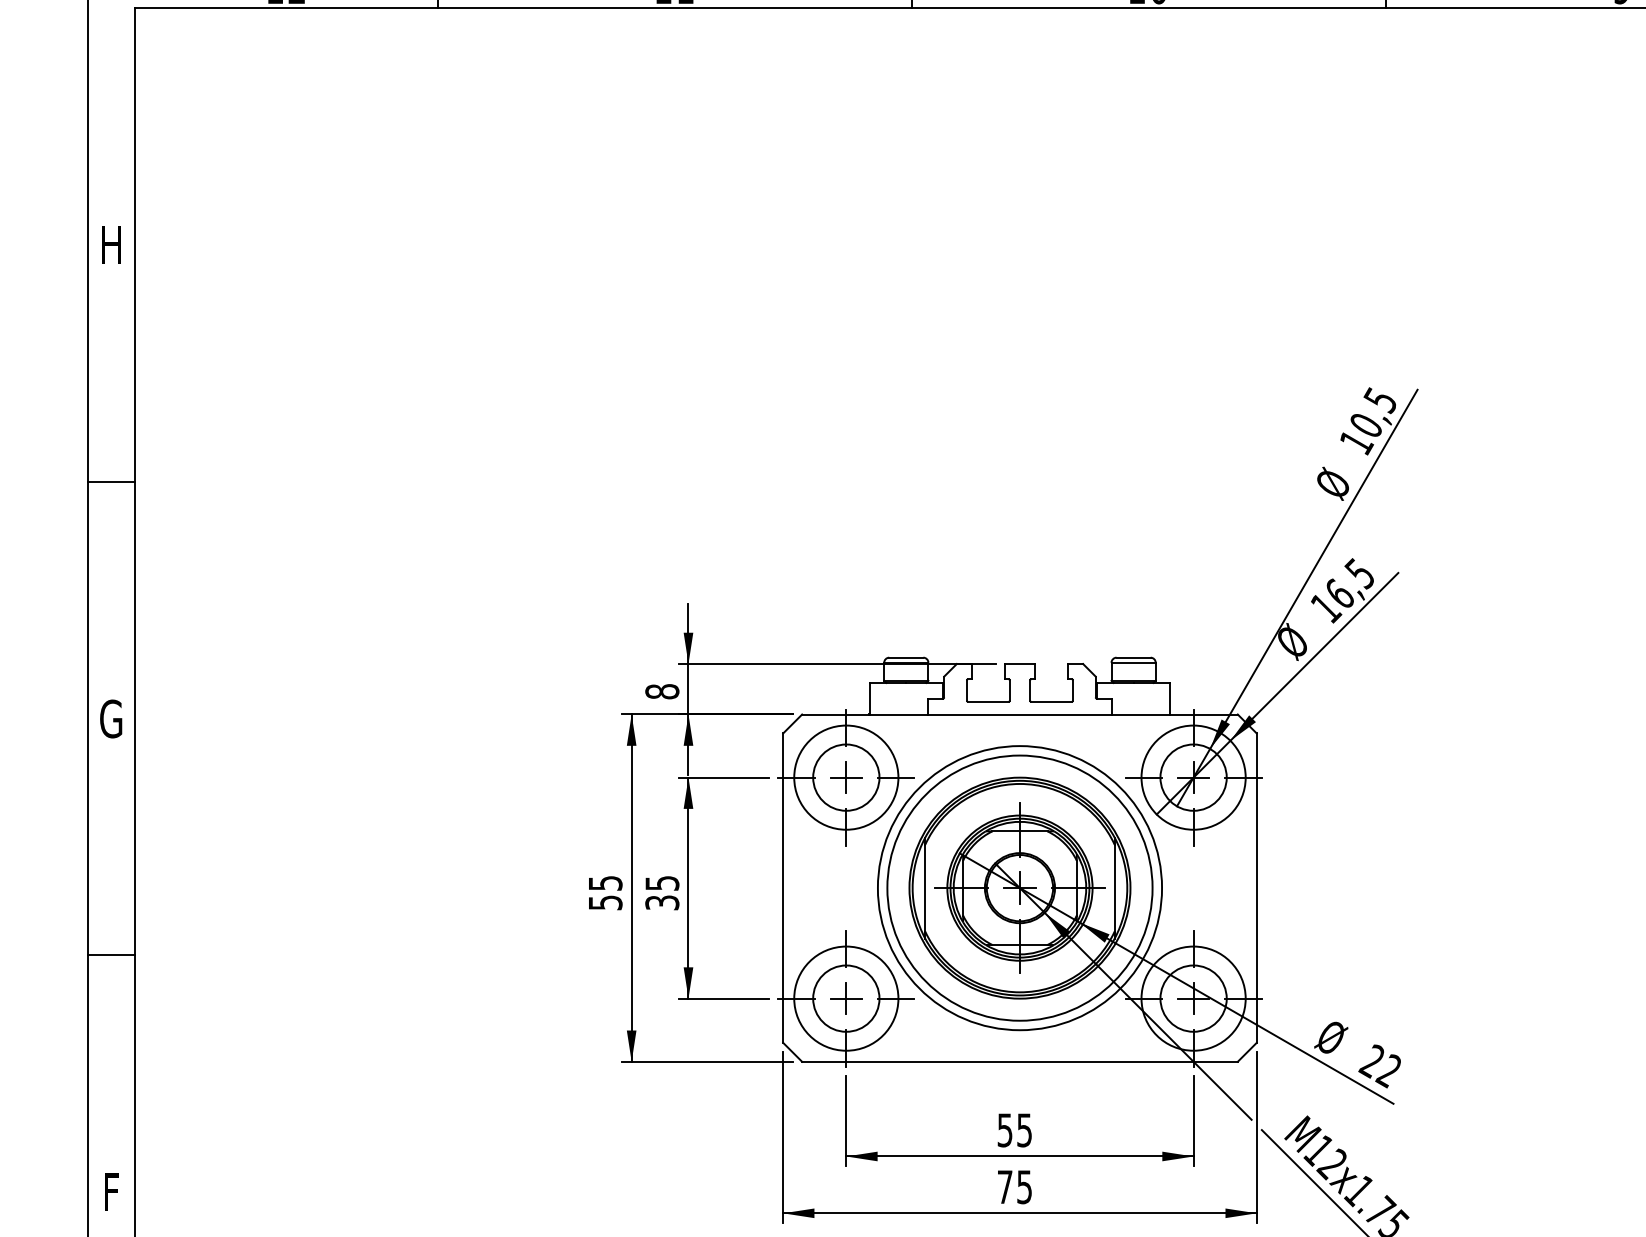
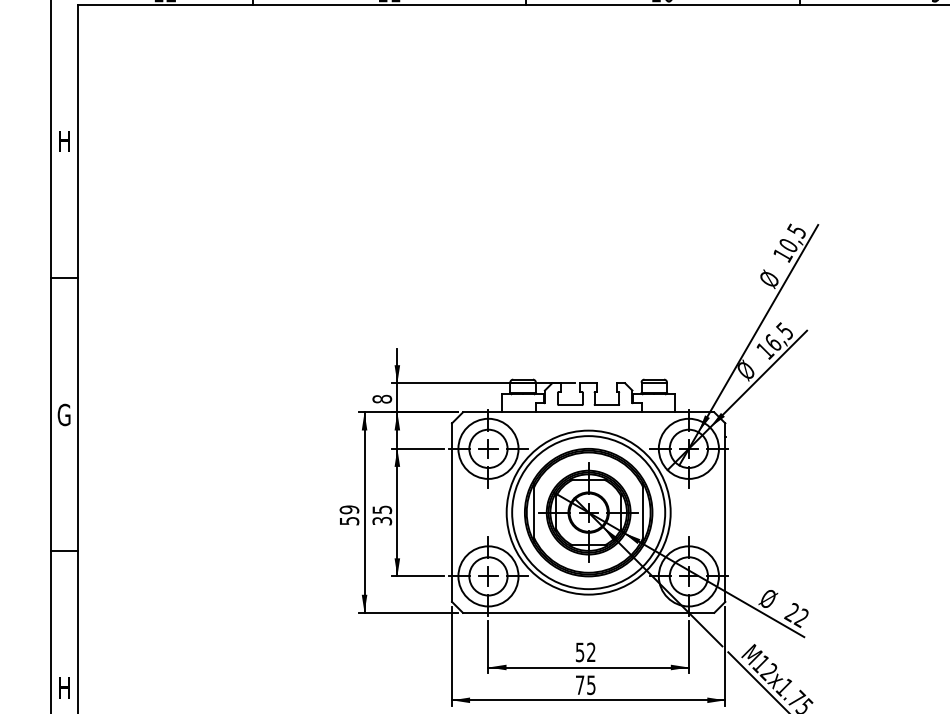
text: (603, 882) -> (348, 509), 55 -> 59
text: (1024, 1130) -> (591, 652), 55 -> 52
text: (111, 1191) -> (64, 687), F -> H

